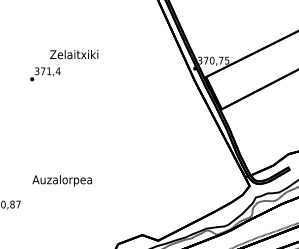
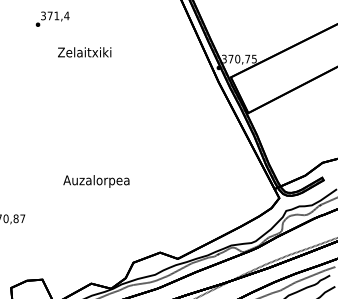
text: (45, 73) -> (52, 18), moved
text: (62, 180) -> (96, 181), moved

